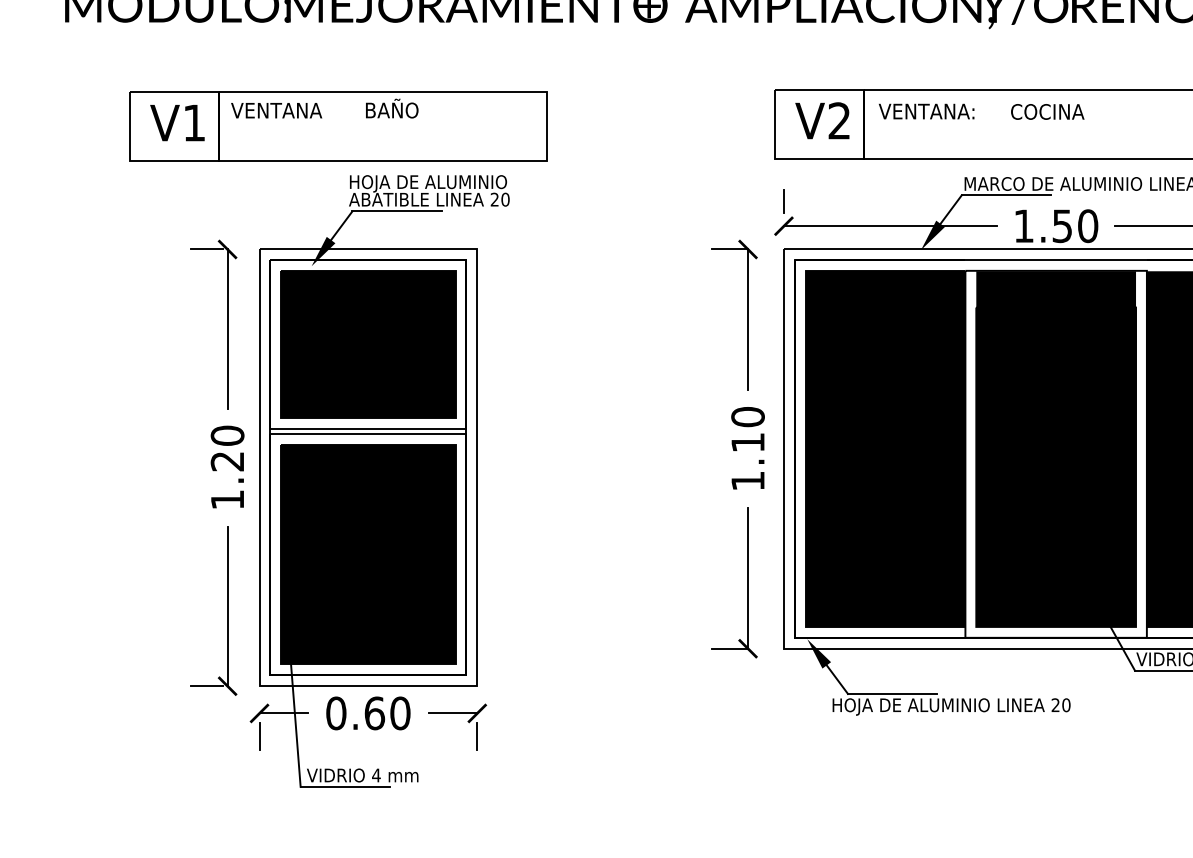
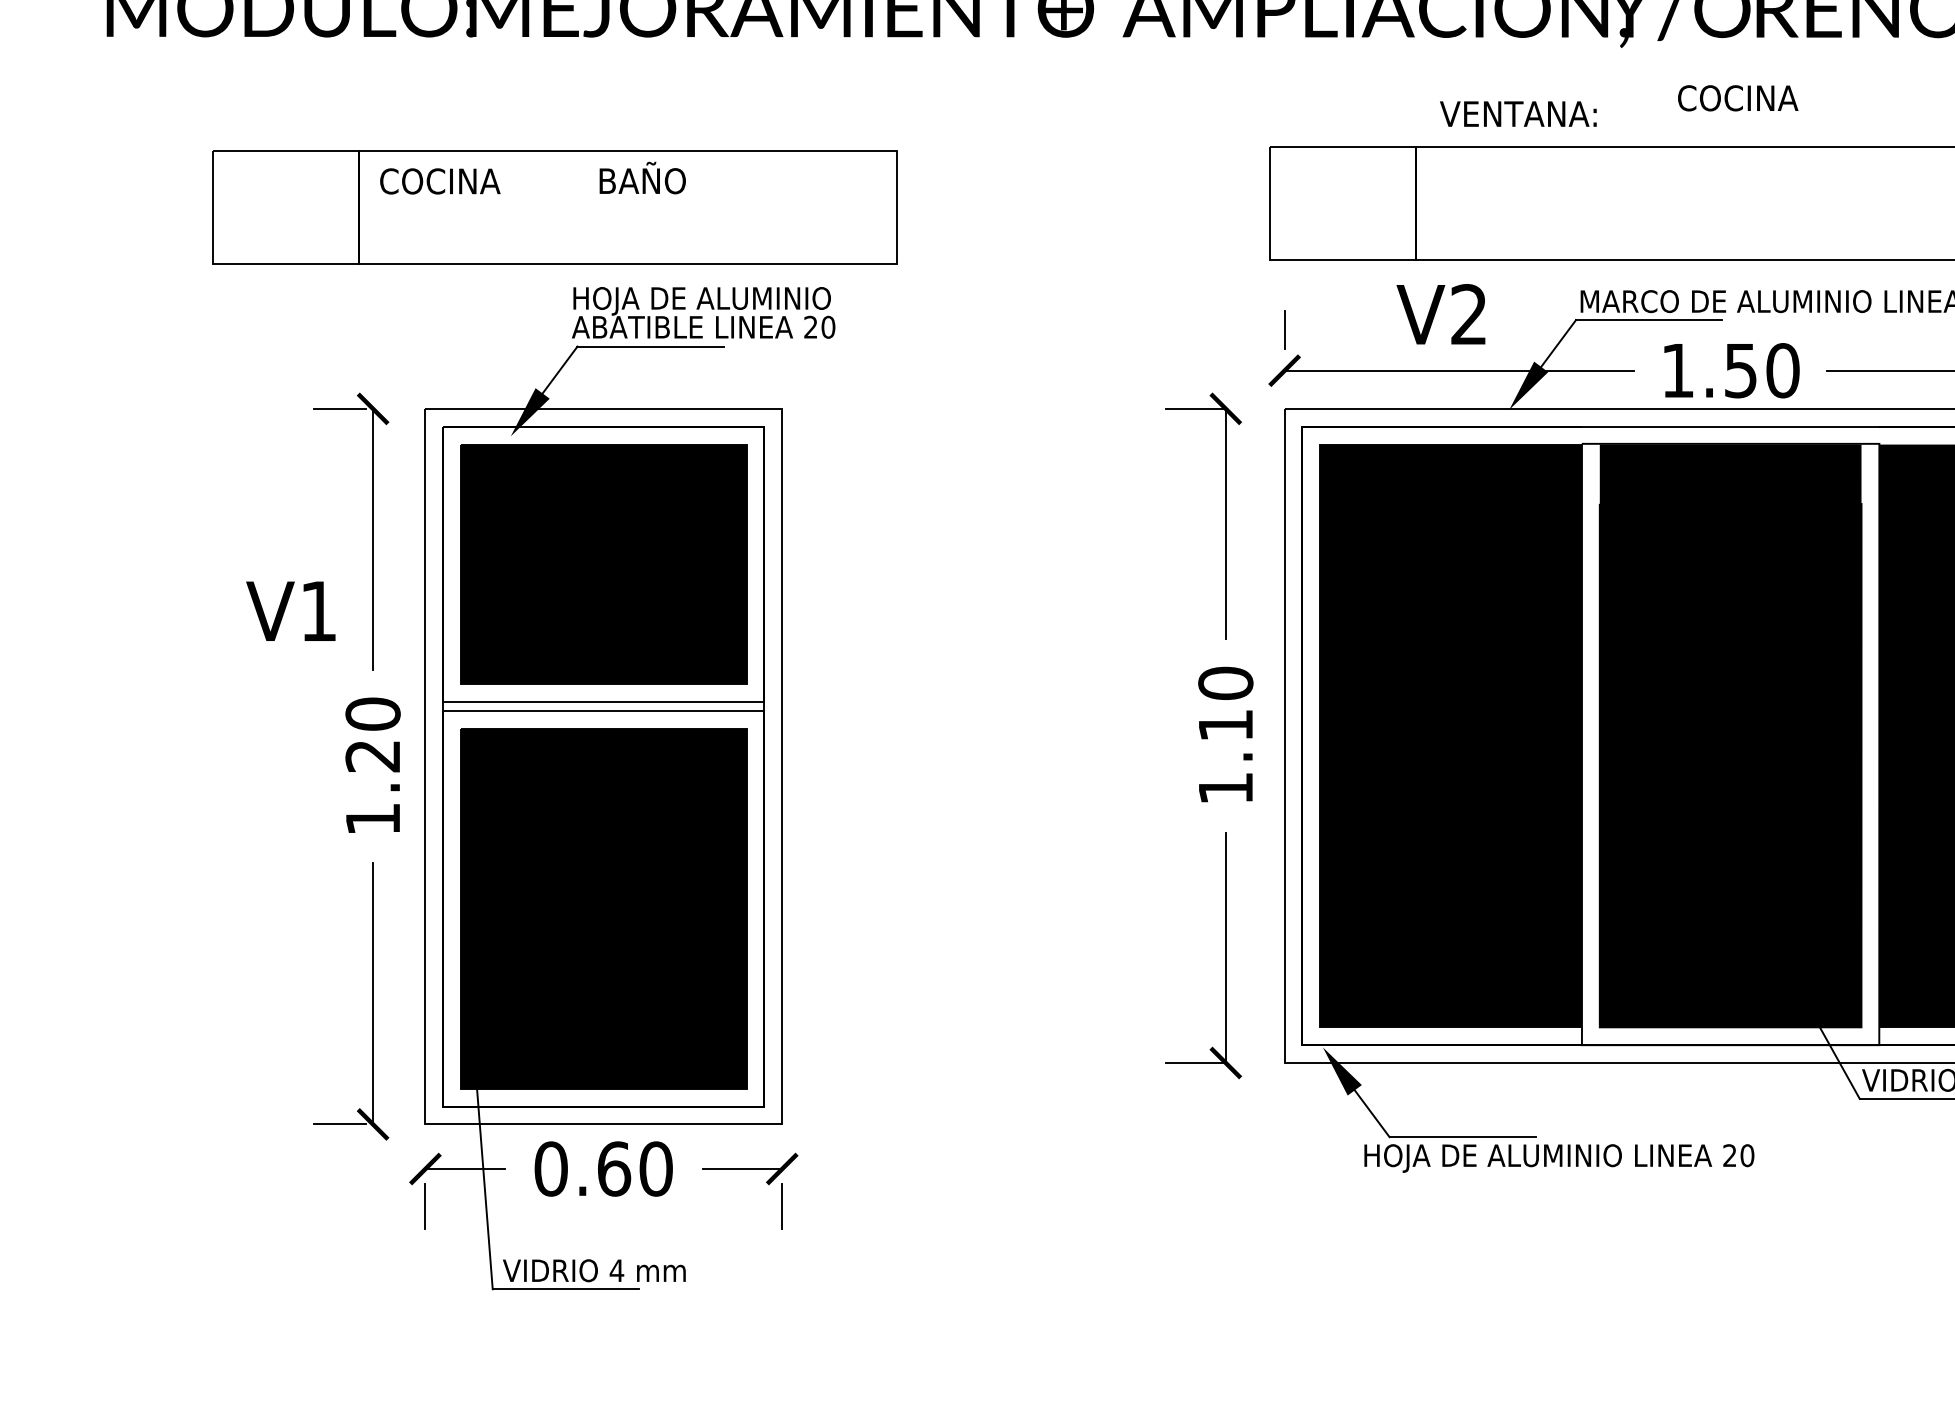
text: (276, 110) -> (453, 181), VENTANA -> COCINA
text: (926, 111) -> (1518, 113), moved
text: (1047, 111) -> (1737, 97), moved
text: (822, 120) -> (1441, 313), moved
text: (177, 123) -> (290, 612), moved

